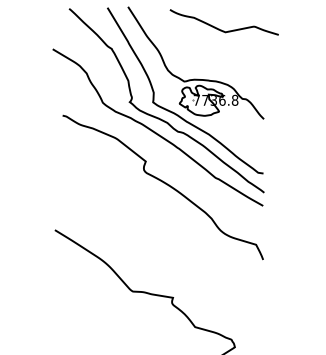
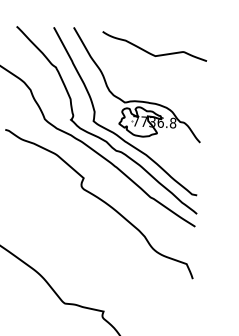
curve: (219, 28) -> (149, 52), moved

